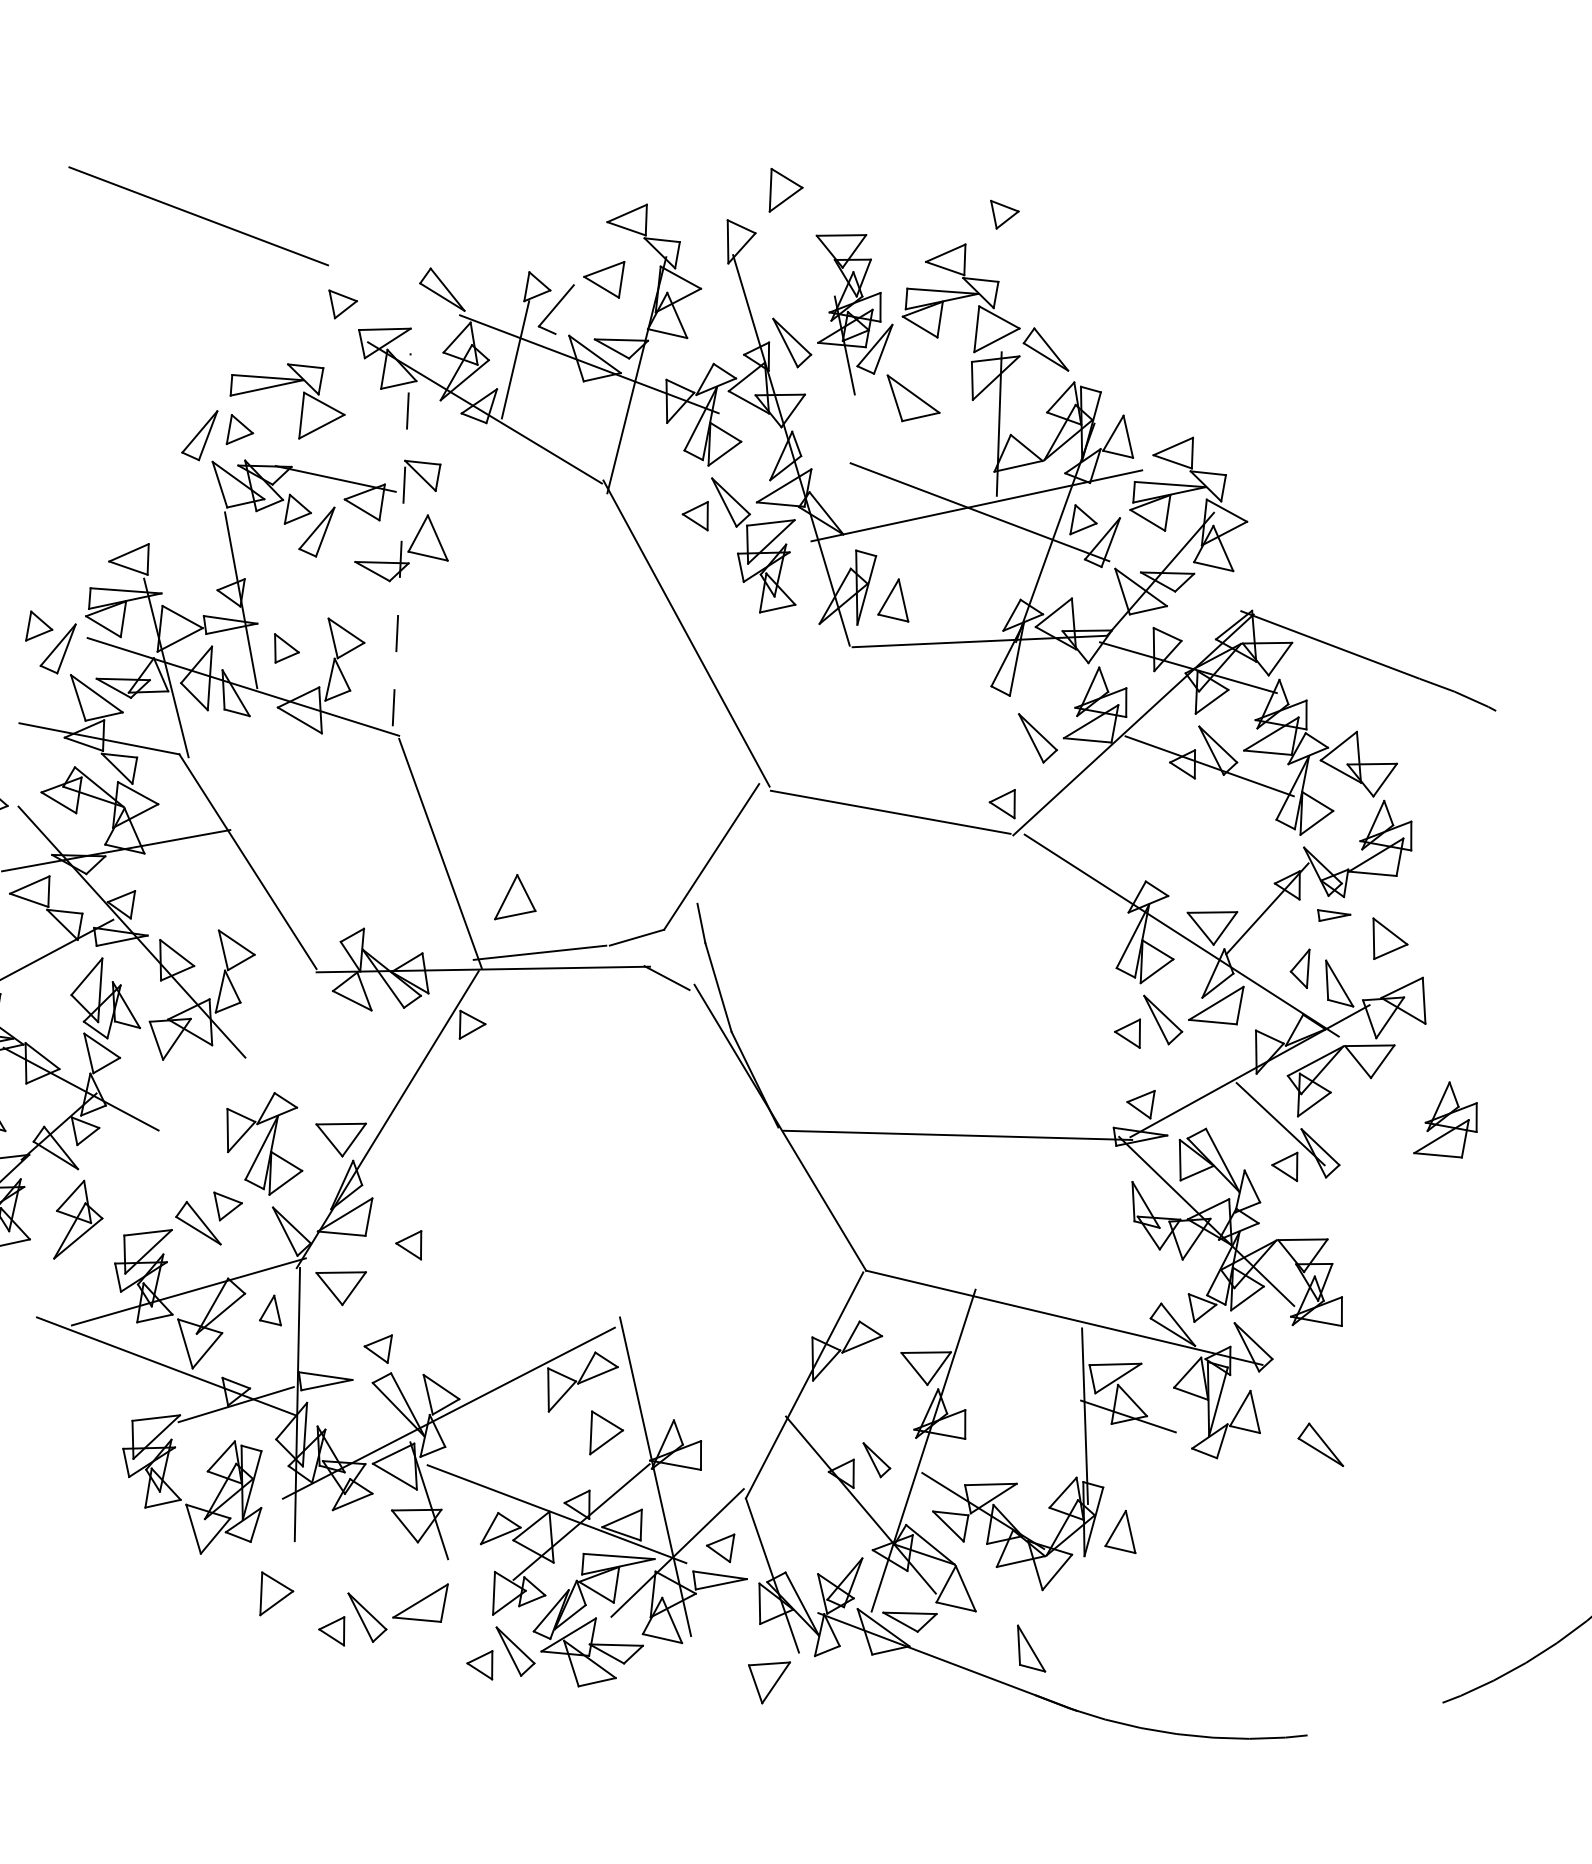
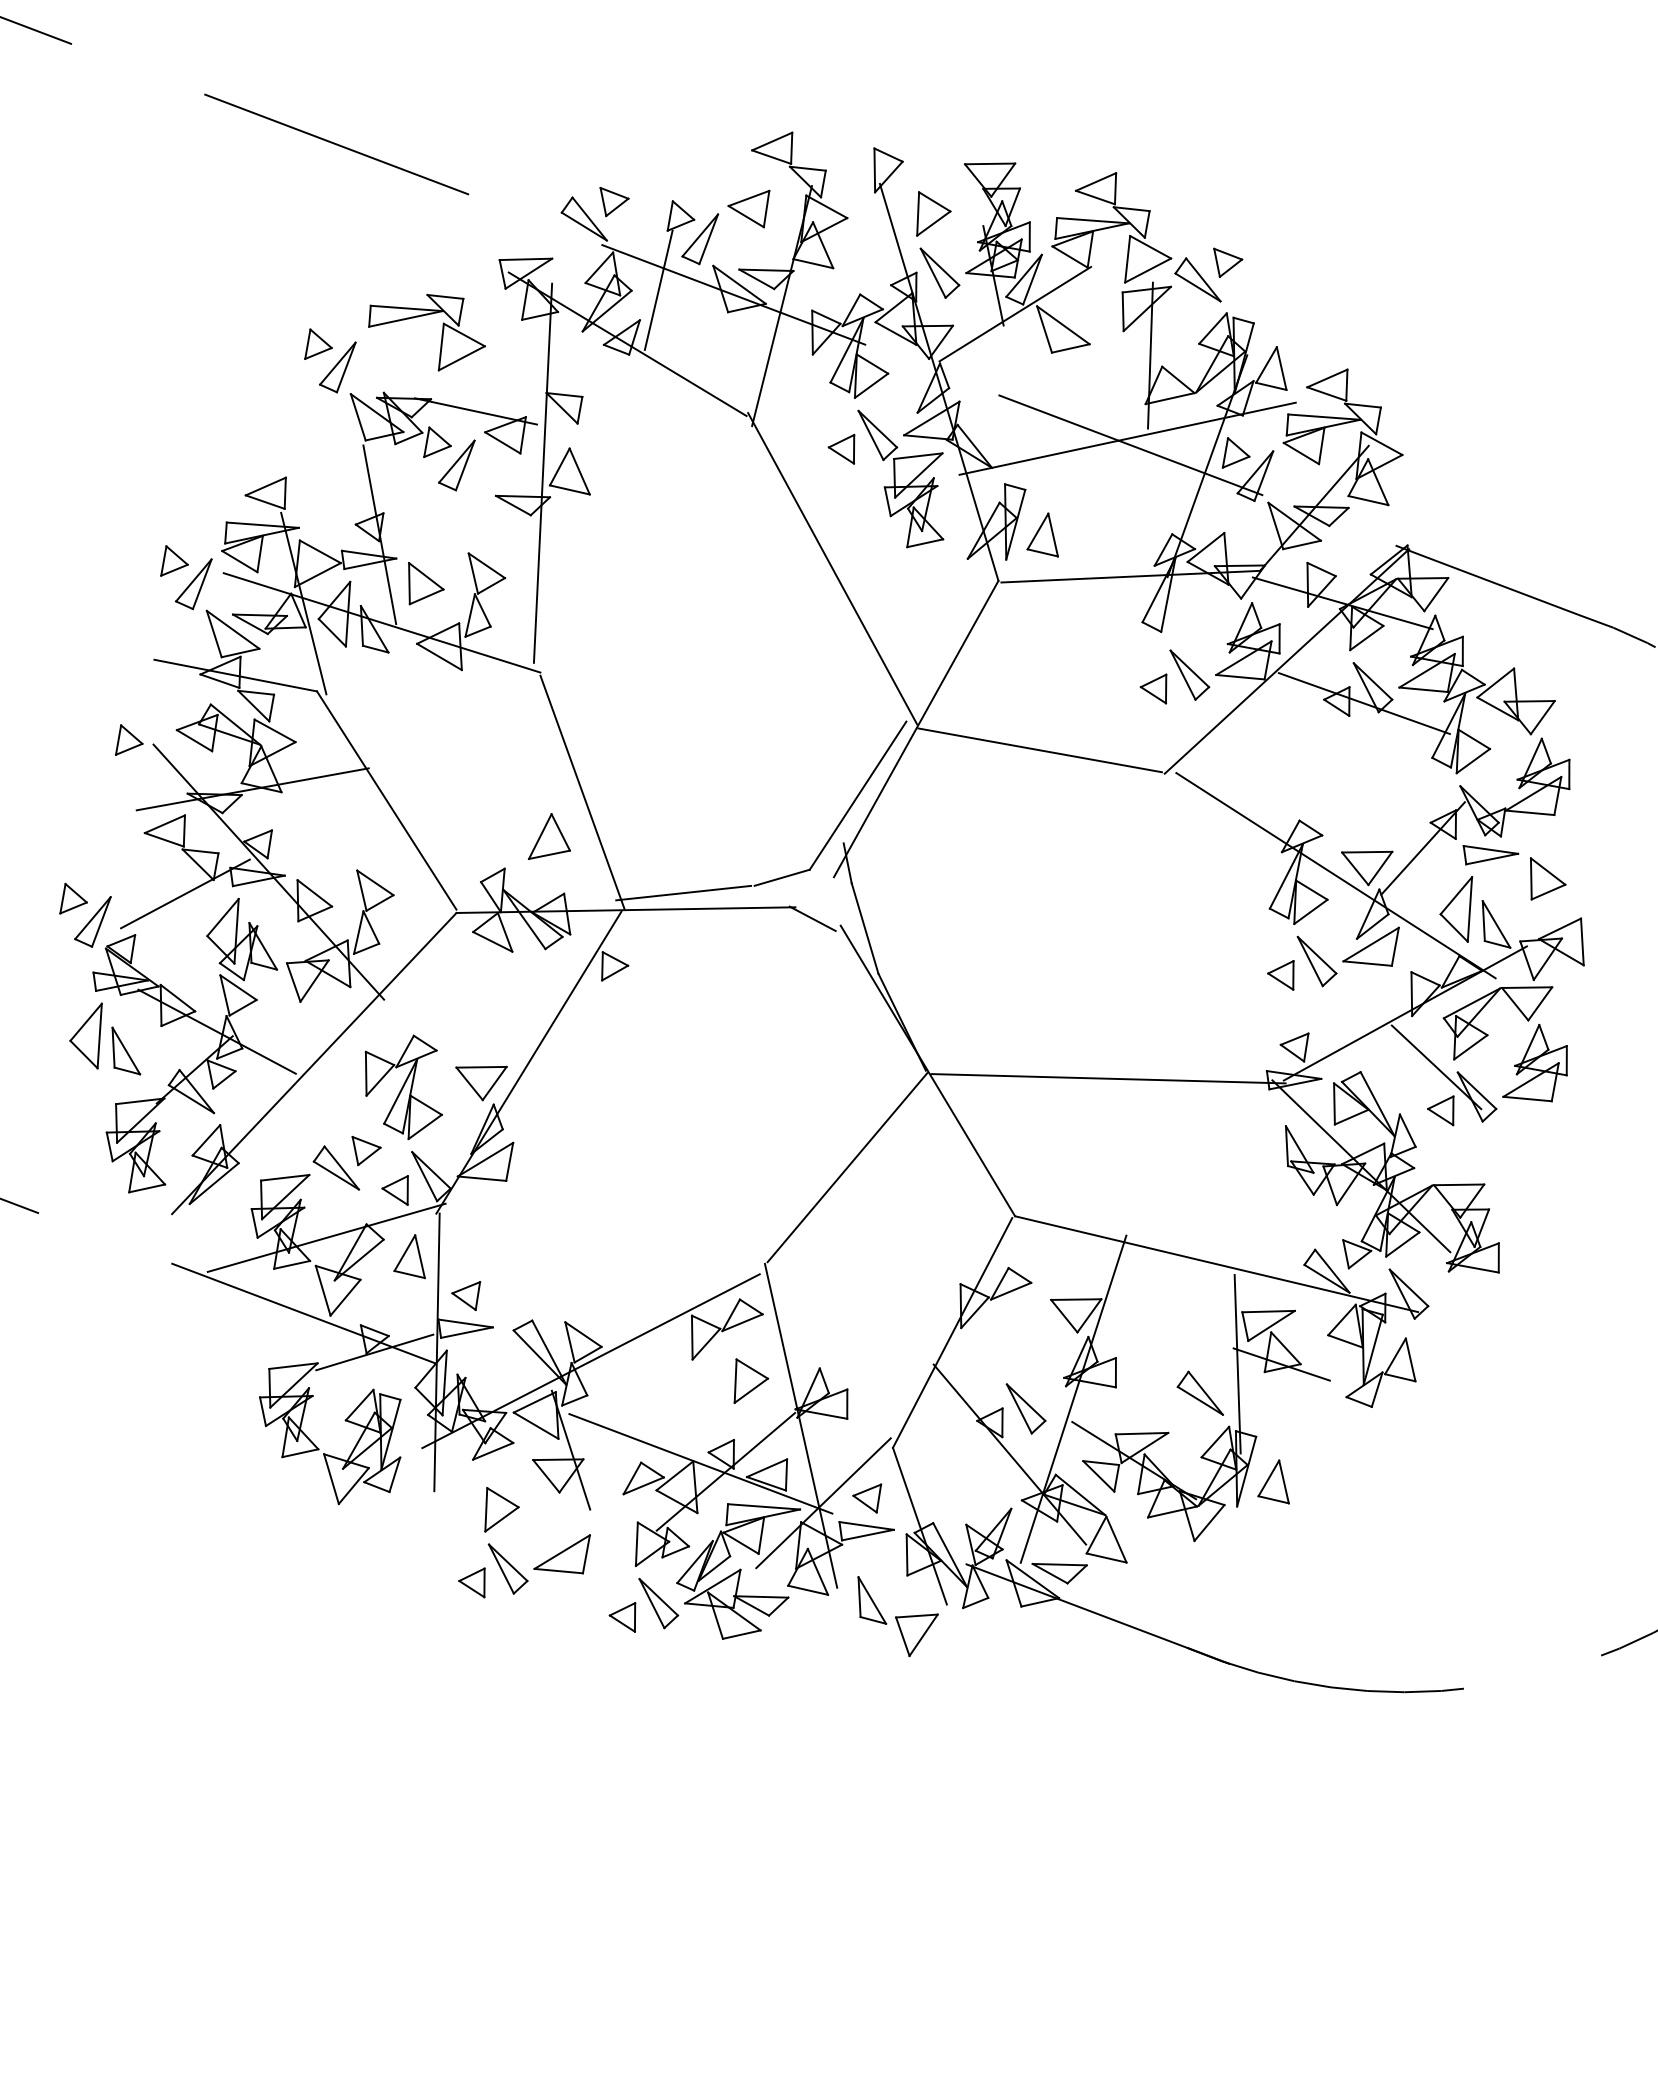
part: (785, 189) -> (933, 213), moved
part: (1005, 214) -> (1228, 262), moved
part: (343, 304) -> (614, 202), moved
line: (564, 309) -> (708, 239), added
line: (866, 382) -> (1015, 313), added
part: (239, 428) -> (318, 343), moved
line: (402, 539) -> (543, 473), dashed -> solid
part: (287, 648) -> (426, 583), size x1.43
line: (768, 790) -> (915, 728), added
part: (1002, 803) -> (1153, 688), moved
part: (515, 897) -> (549, 836), moved
part: (1333, 915) -> (1490, 855), size x1.67
part: (1300, 968) -> (1456, 909), size x1.67
line: (176, 1120) -> (314, 1063), added
part: (1444, 1120) -> (1534, 1063), moved
line: (701, 1222) -> (847, 1167), added
part: (408, 1245) -> (394, 1190), moved
part: (341, 1288) -> (481, 1234), removed
part: (270, 1310) -> (409, 1256), size x1.43
part: (378, 1348) -> (466, 1295), moved
part: (1319, 1444) -> (1199, 1392), moved
part: (876, 1459) -> (1025, 1408), size x1.43
part: (276, 1593) -> (501, 1509), moved
part: (1031, 1648) -> (872, 1600), moved

